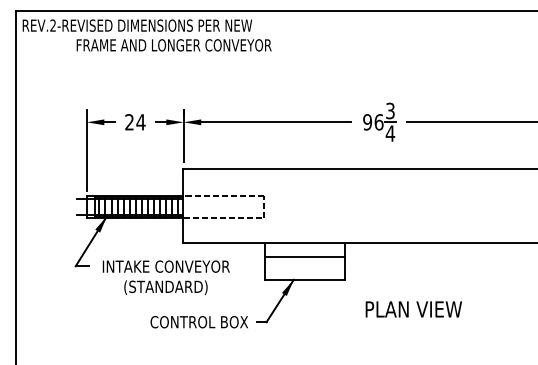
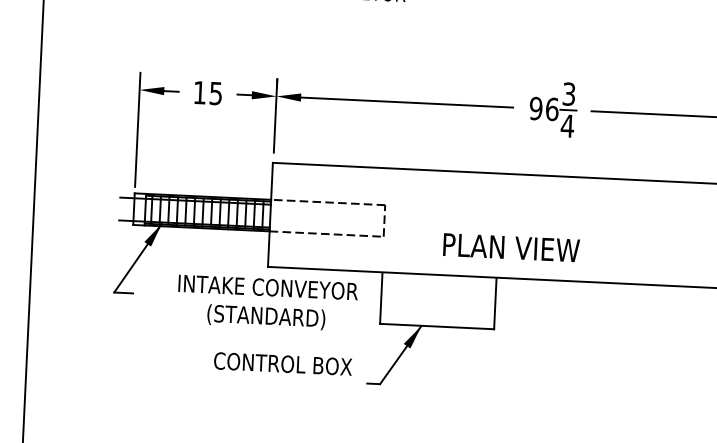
text: (135, 122) -> (208, 93), 24 -> 15
line: (304, 257) -> (437, 295), removed
text: (165, 277) -> (266, 302), moved
text: (413, 309) -> (510, 247), moved
text: (198, 322) -> (281, 364), moved

